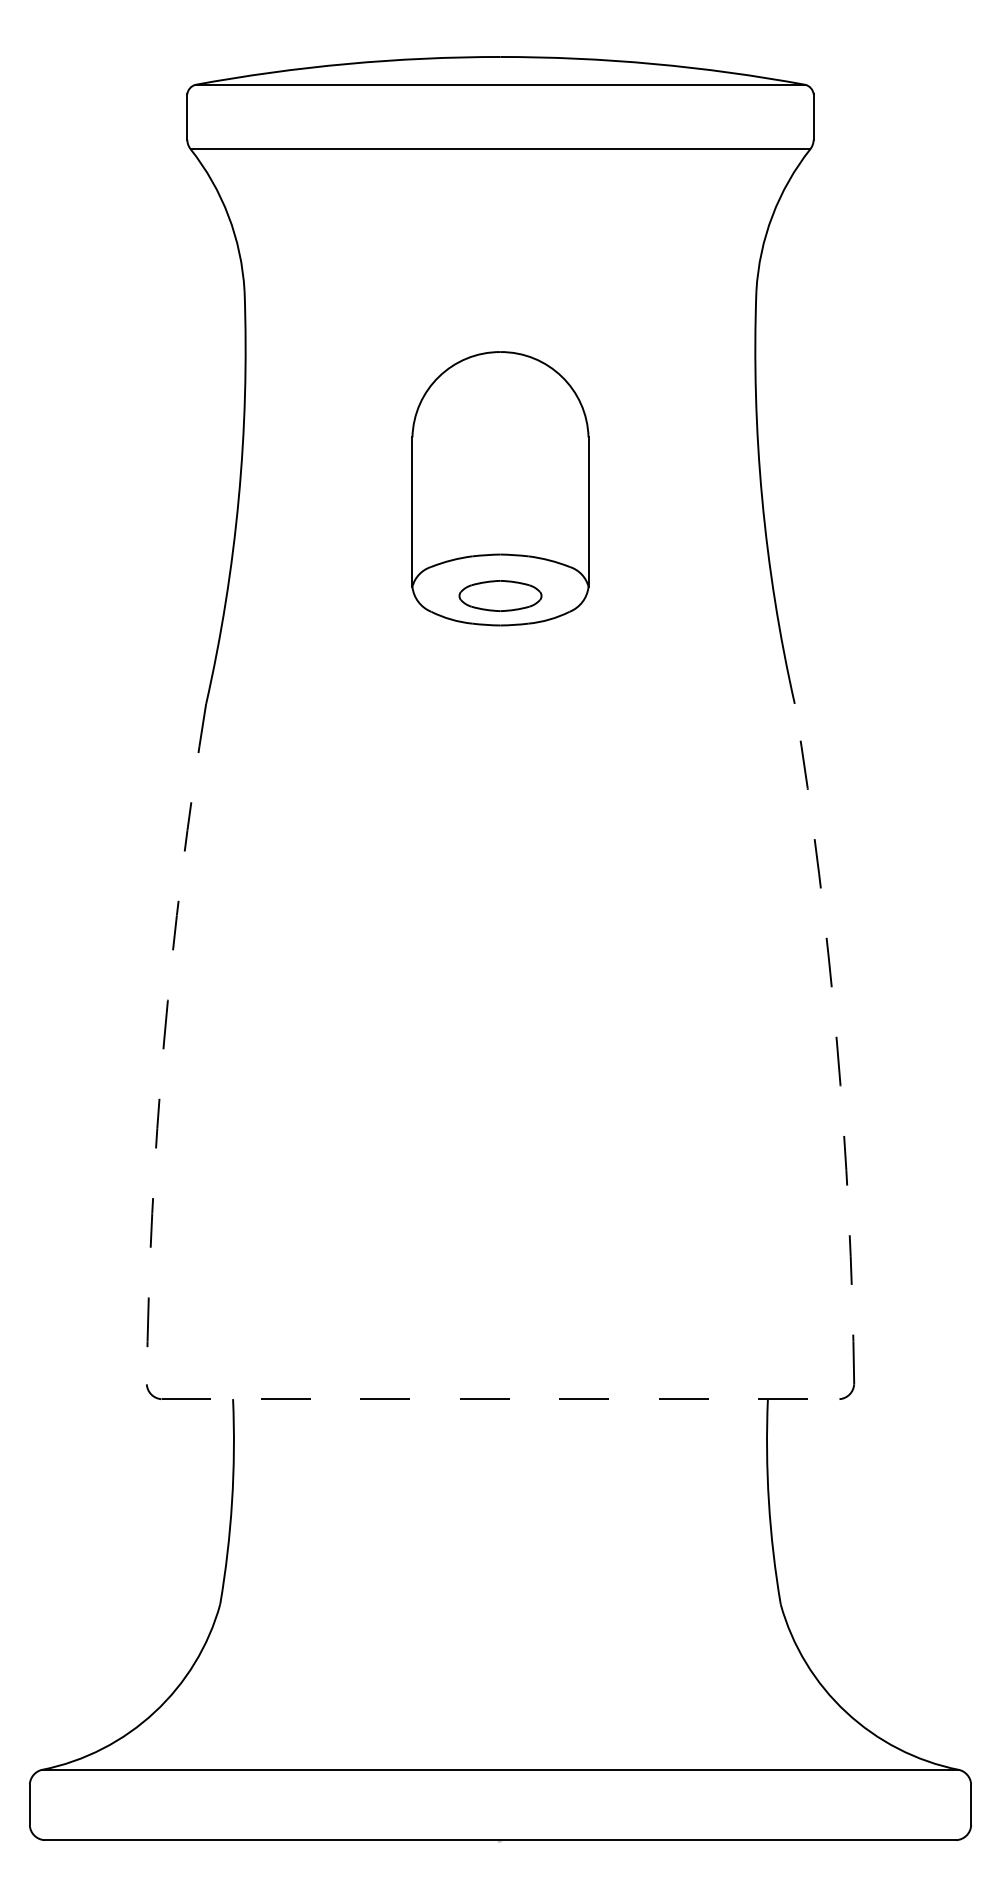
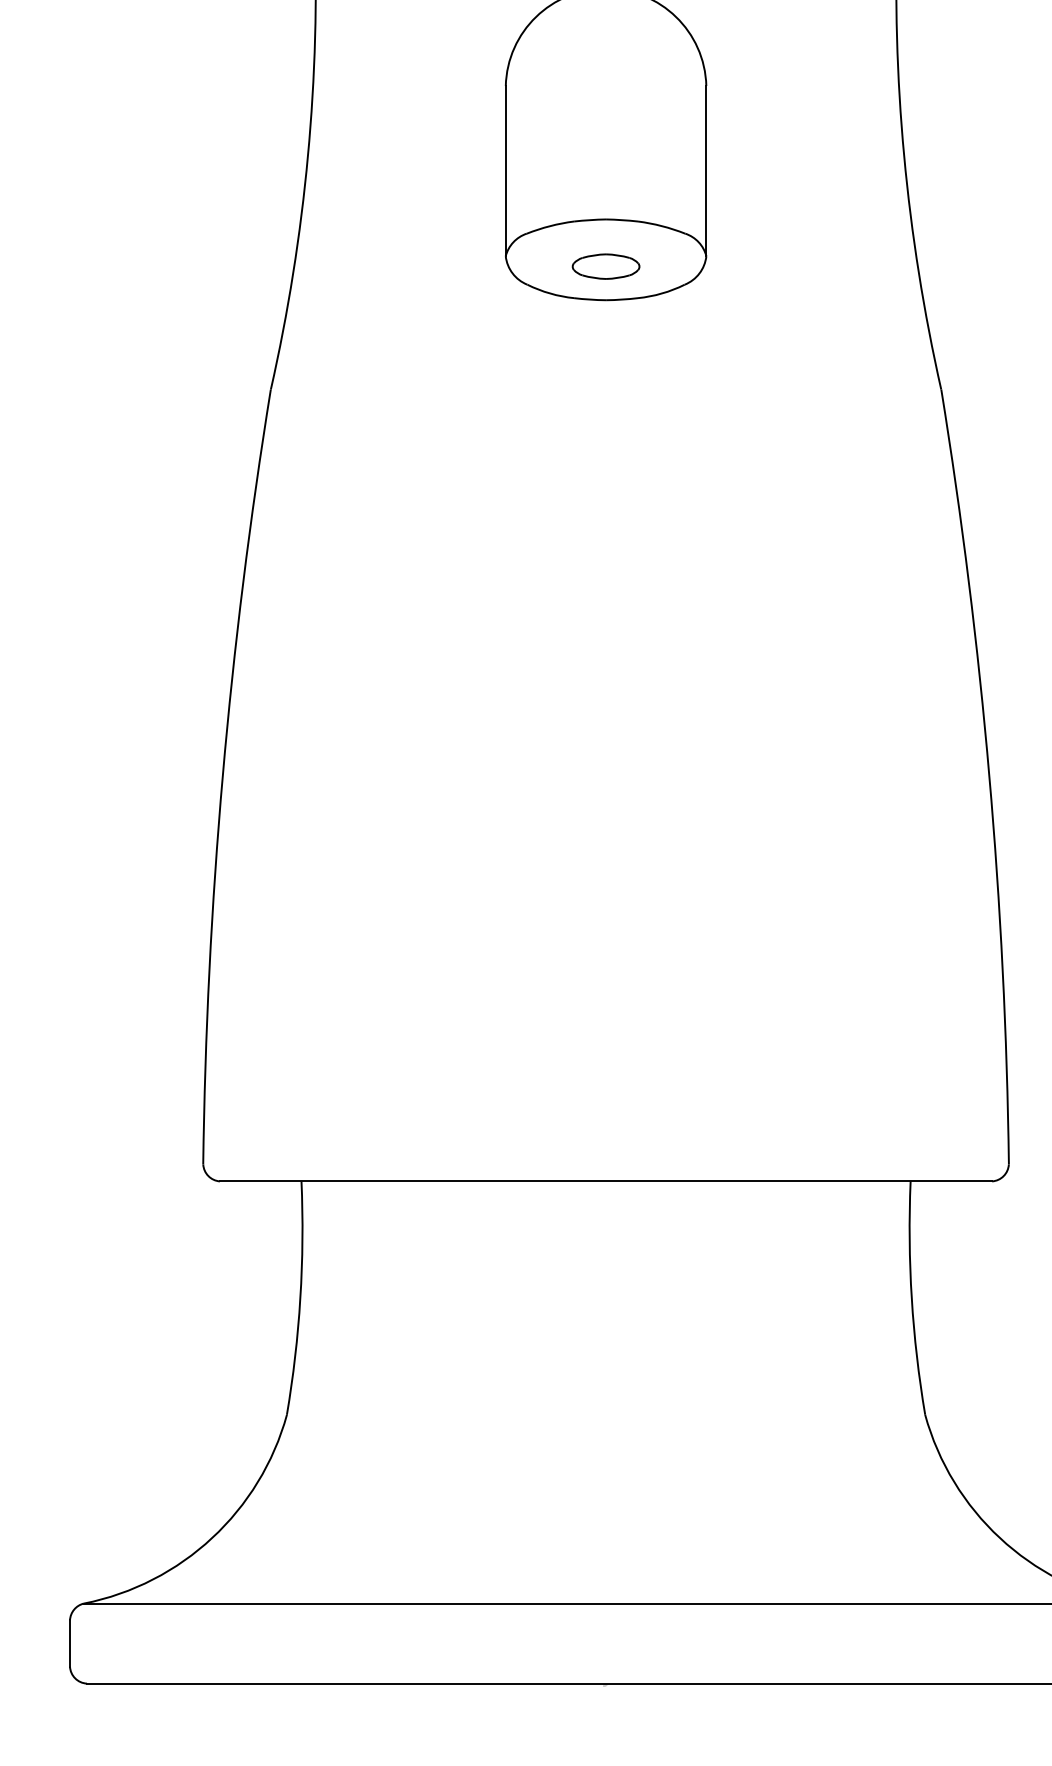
part: (500, 595) -> (606, 266), size x0.71
arc: (163, 1043) -> (222, 776), dashed -> solid
arc: (837, 1043) -> (989, 776), dashed -> solid
line: (500, 1399) -> (606, 1181), dashed -> solid

